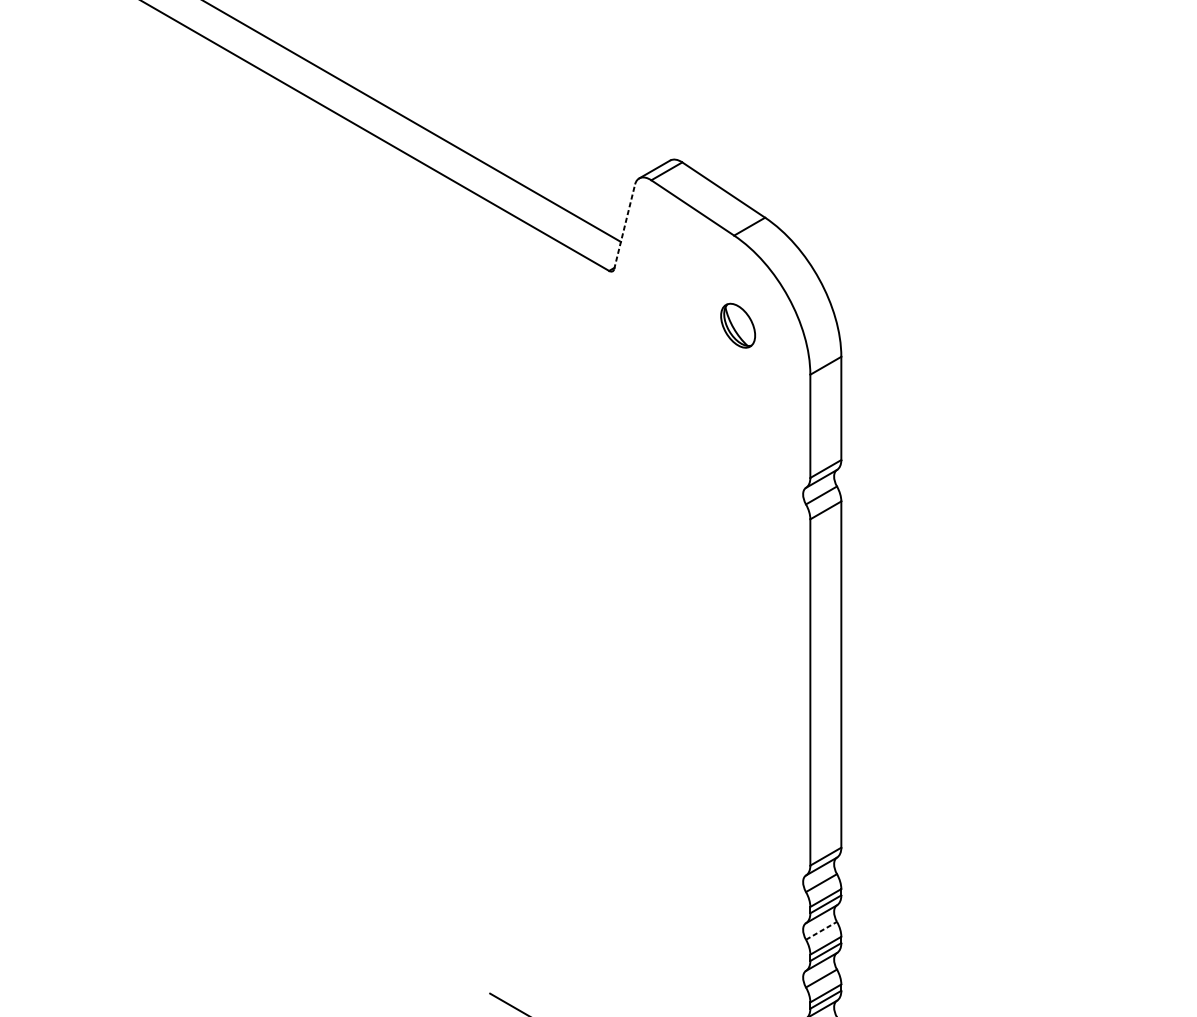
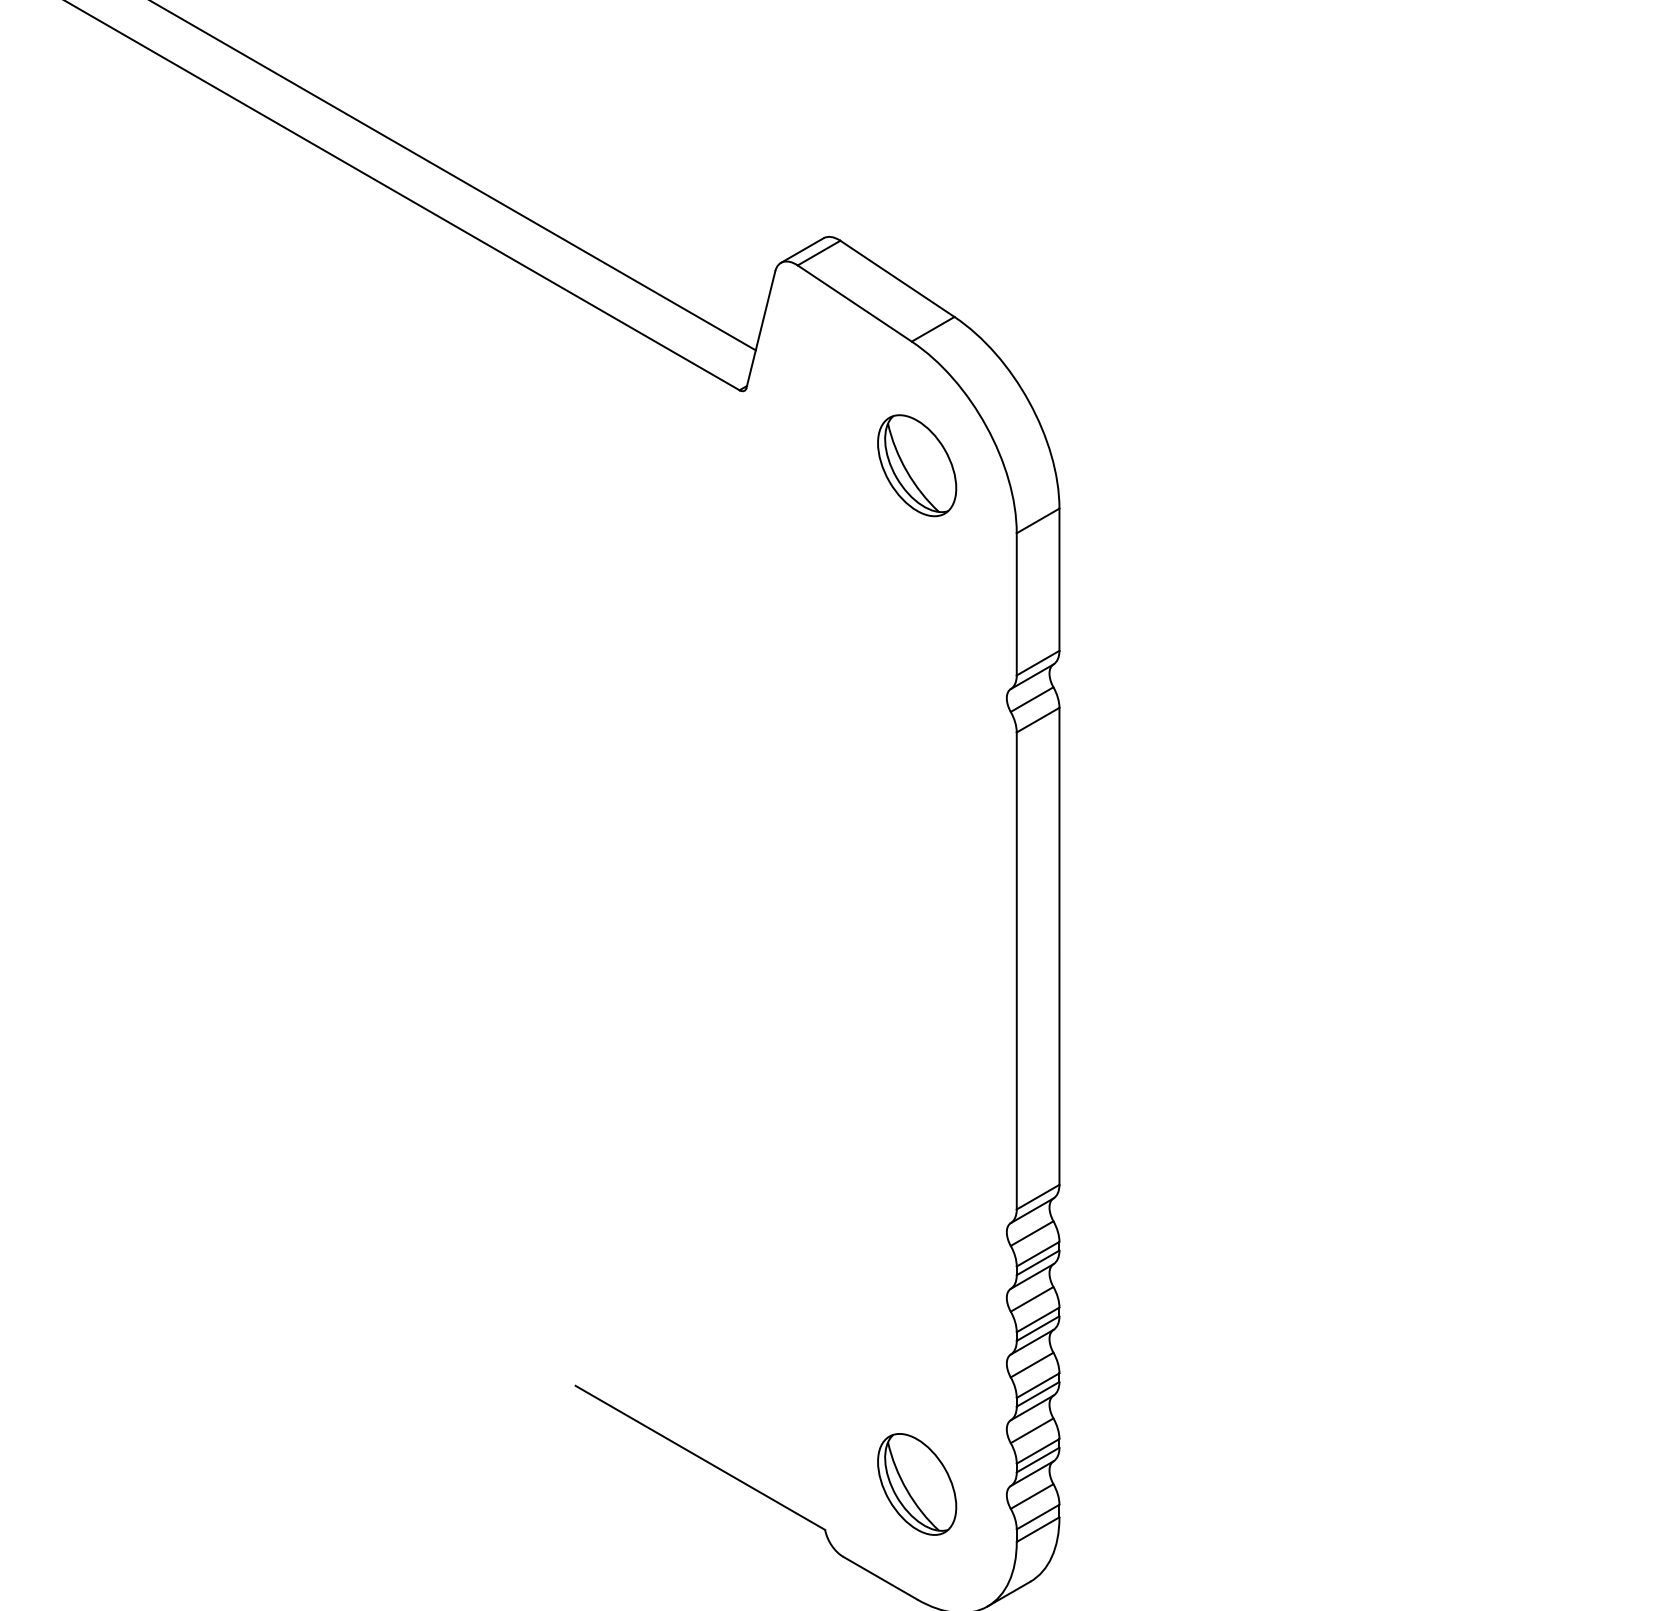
line: (625, 226) -> (761, 329), dashed -> solid
part: (738, 325) -> (917, 465), size x1.67
line: (821, 930) -> (1032, 1299), dashed -> solid

